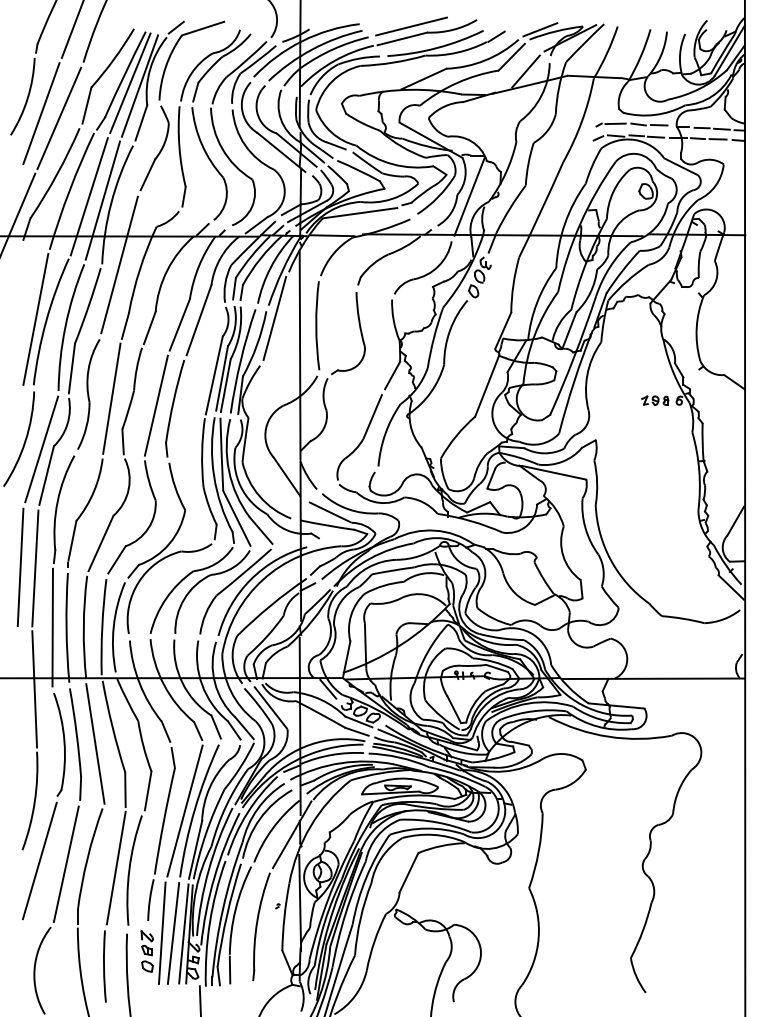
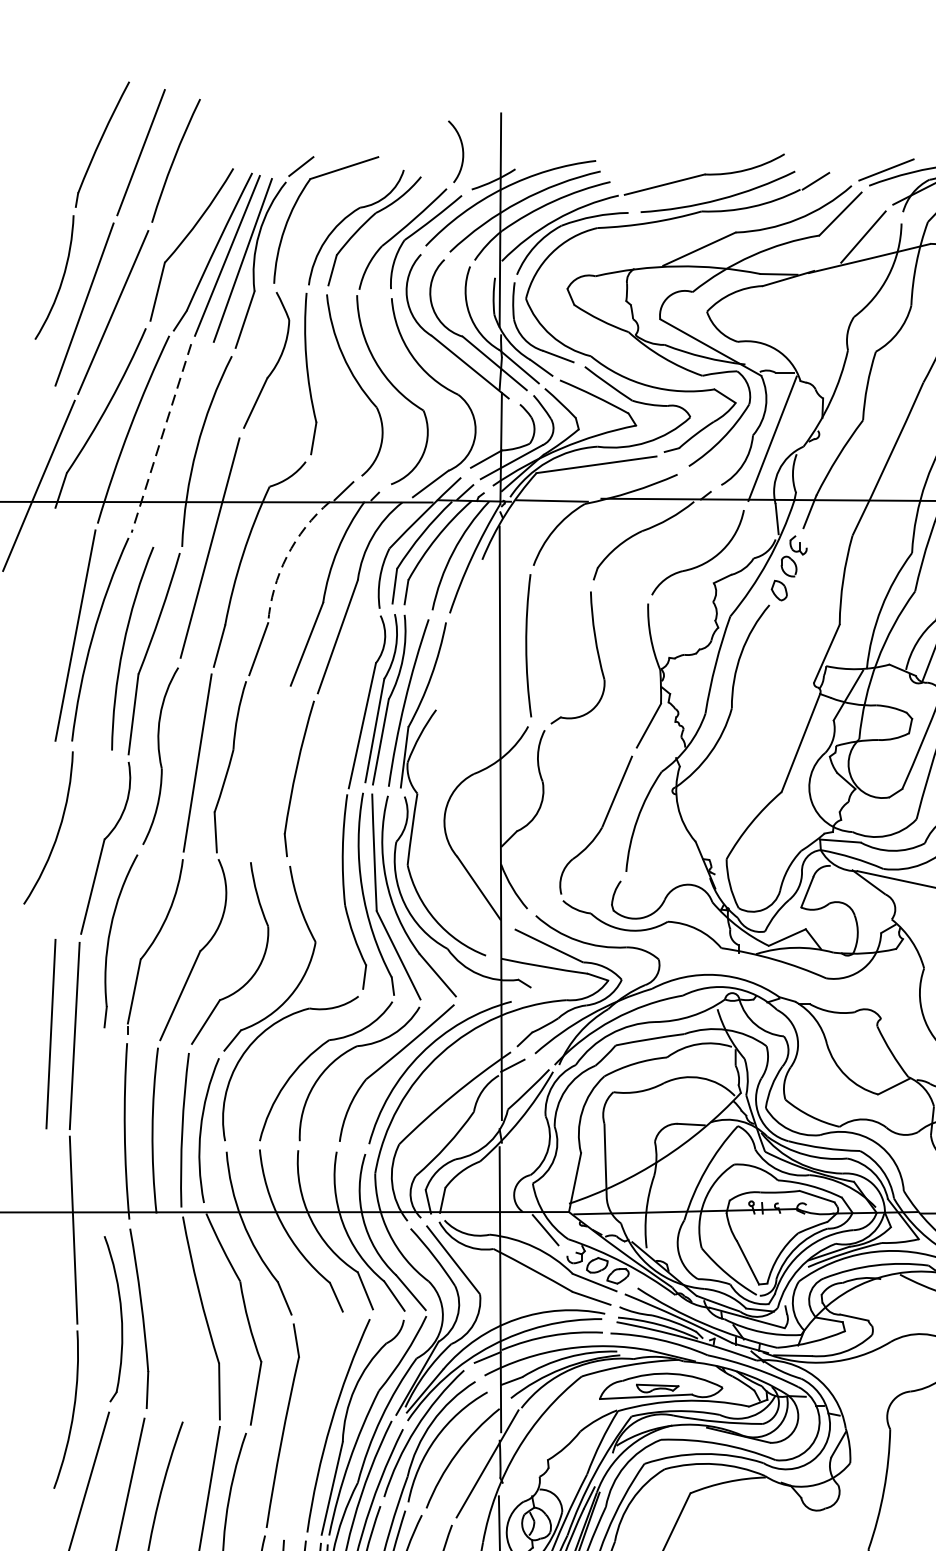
line: (411, 26) -> (679, 164), removed
line: (89, 197) -> (161, 439), solid -> dashed
line: (102, 200) -> (182, 444), removed
arc: (167, 270) -> (287, 556), solid -> dashed
line: (274, 318) -> (459, 634), removed
line: (155, 405) -> (267, 773), removed
line: (41, 449) -> (84, 844), removed
line: (52, 627) -> (102, 1130), removed
line: (95, 743) -> (171, 1317), removed
line: (184, 810) -> (314, 1424), removed

